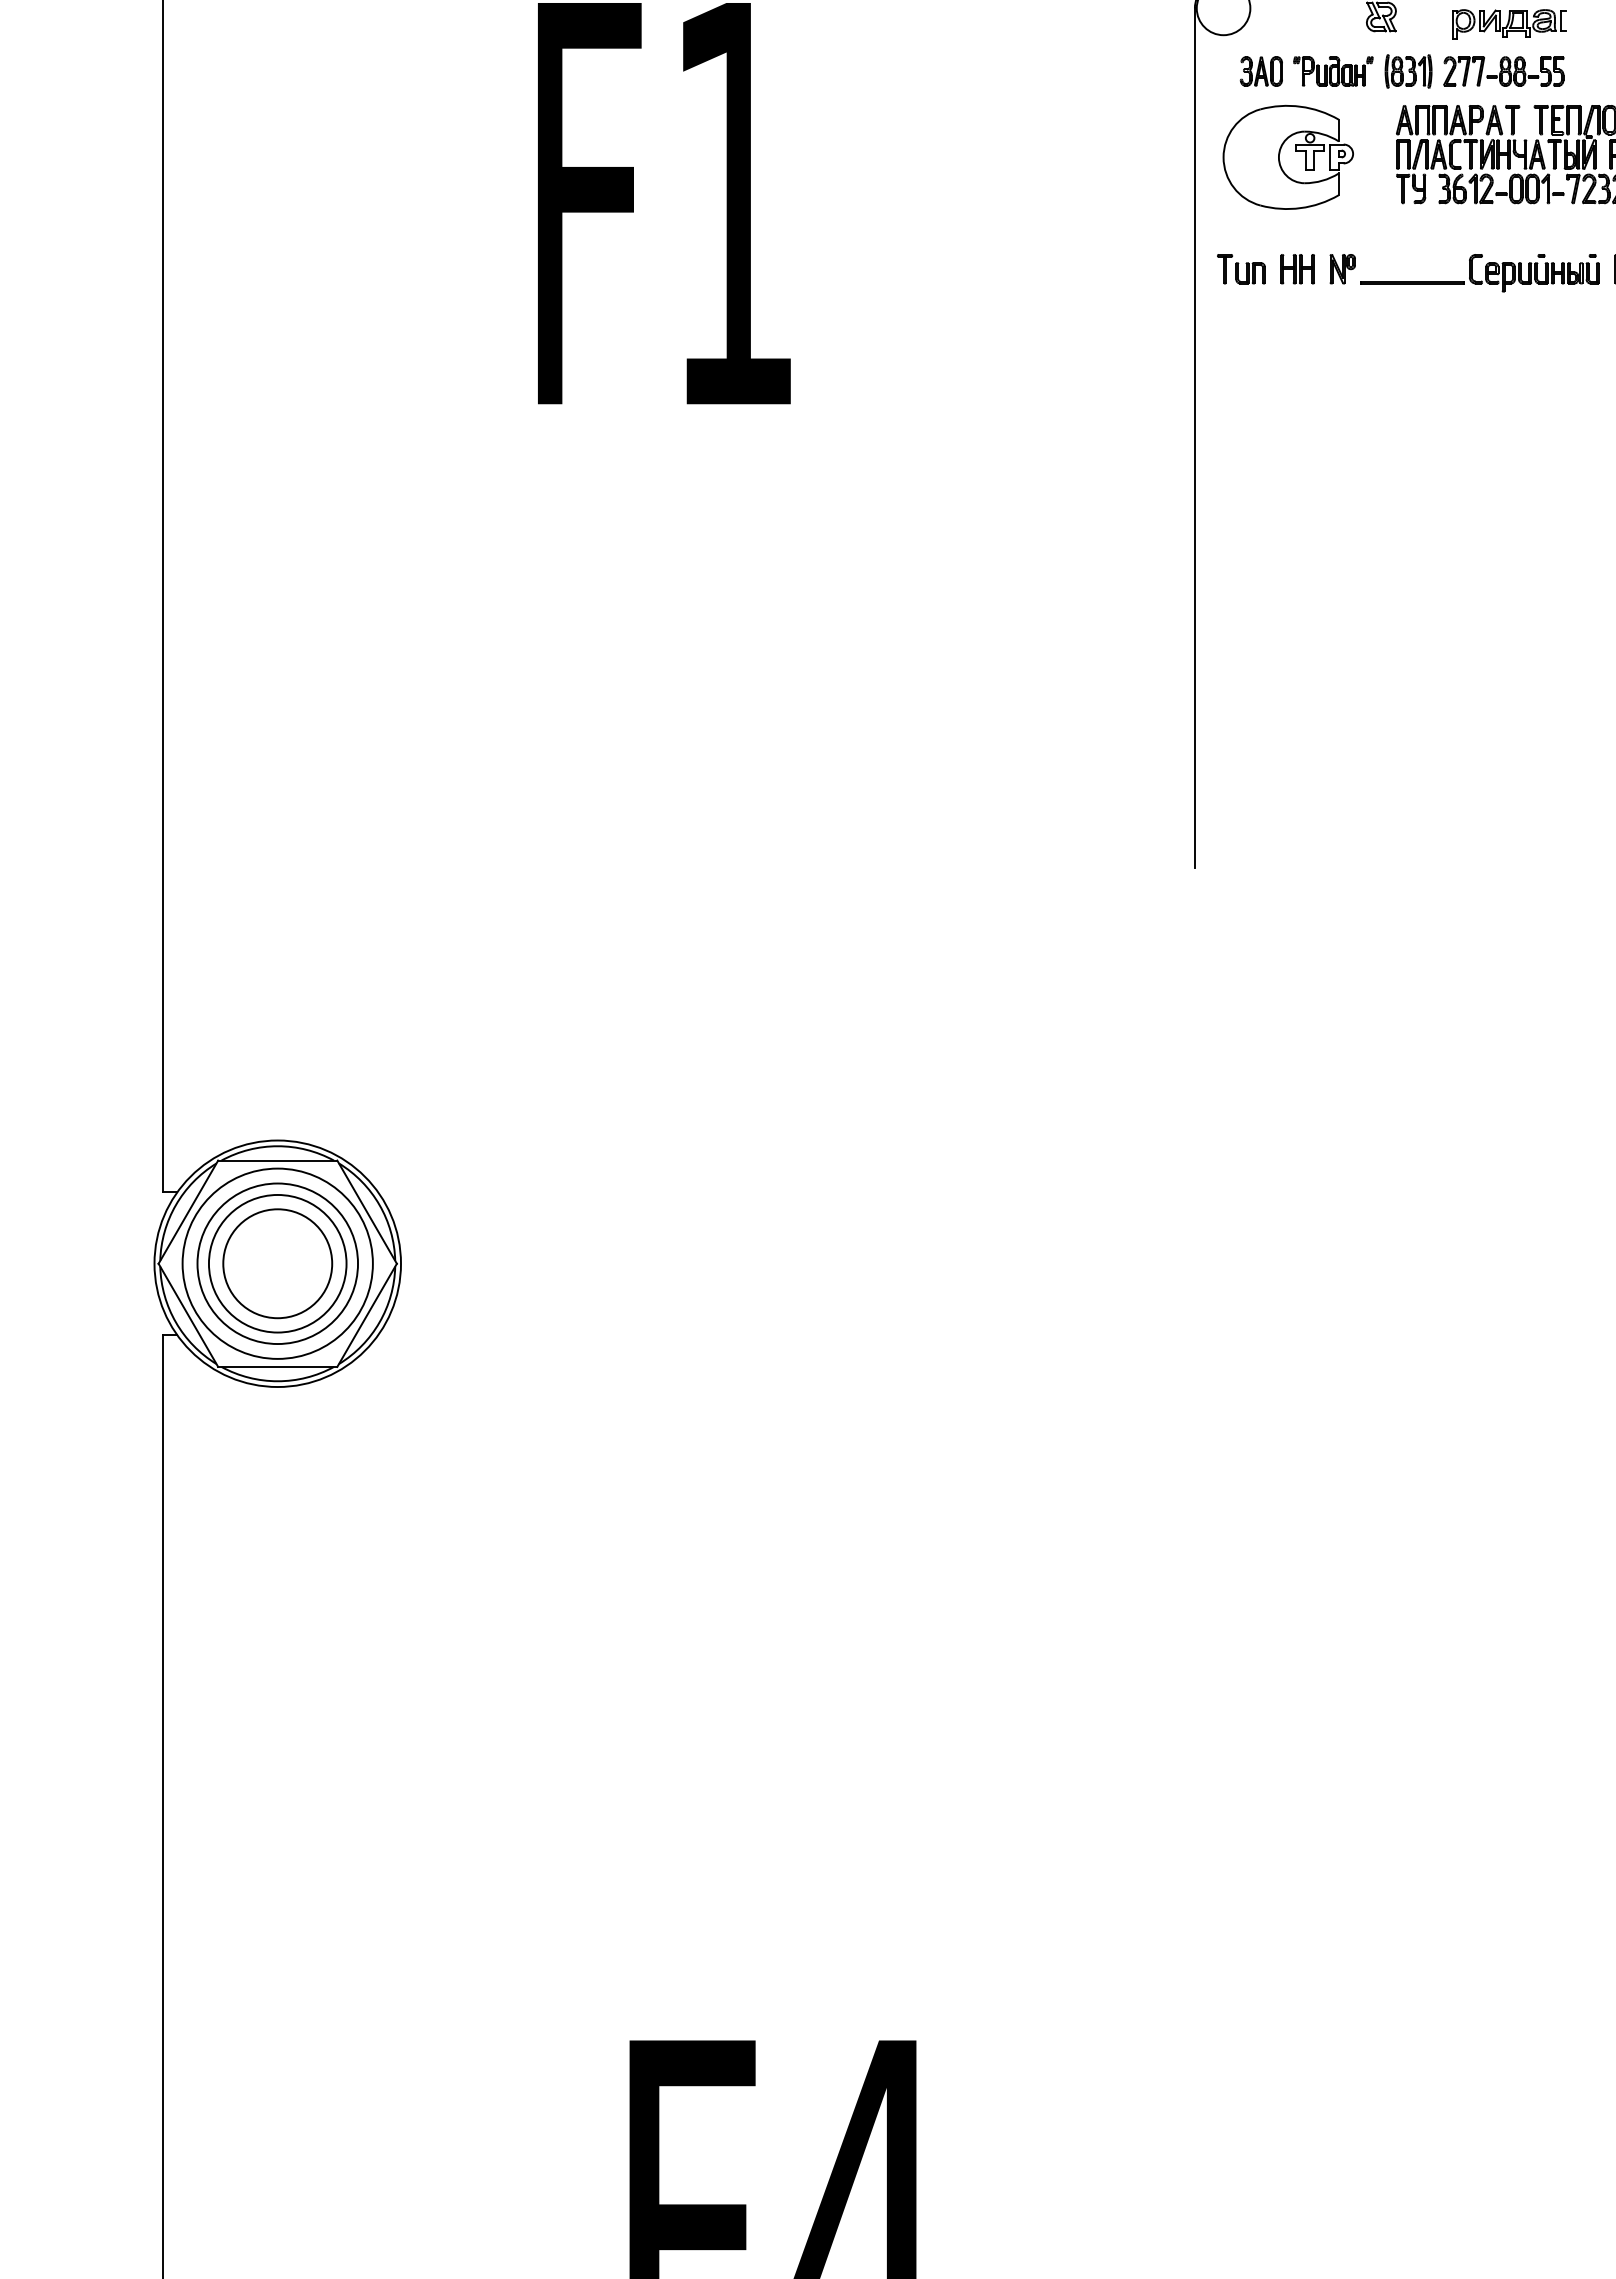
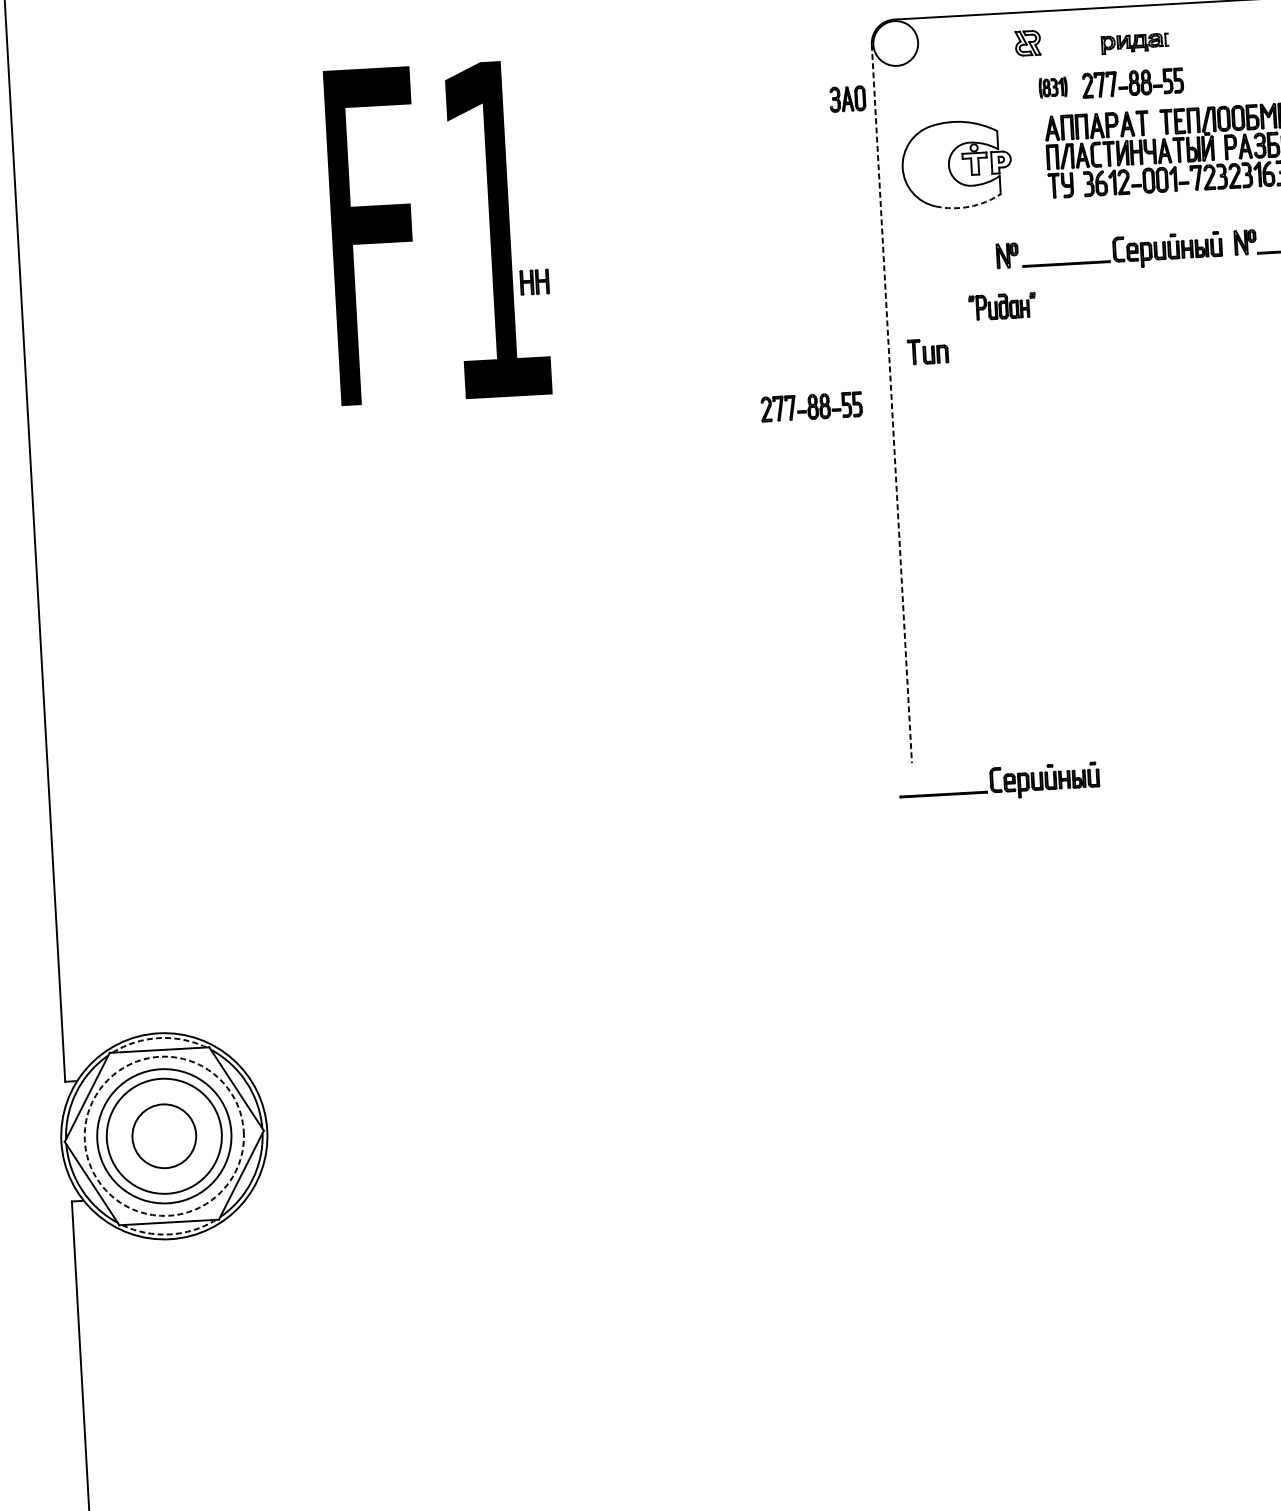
part: (1509, 24) -> (1135, 43), size x0.7
part: (1260, 71) -> (846, 99), moved
part: (1333, 71) -> (1002, 306), moved
part: (1408, 71) -> (1053, 87), size x0.7
arc: (1300, 208) -> (969, 207), solid -> dashed
part: (1241, 269) -> (928, 351), moved
part: (1297, 269) -> (534, 282), moved
part: (1098, 436) -> (811, 406), added
line: (1194, 438) -> (891, 404), solid -> dashed
part: (1297, 898) -> (999, 783), added
arc: (277, 1146) -> (158, 1038), solid -> dashed
circle: (277, 1263) -> (164, 1136), size x0.7
circle: (277, 1263) -> (164, 1136), solid -> dashed
arc: (277, 1381) -> (169, 1234), solid -> dashed

